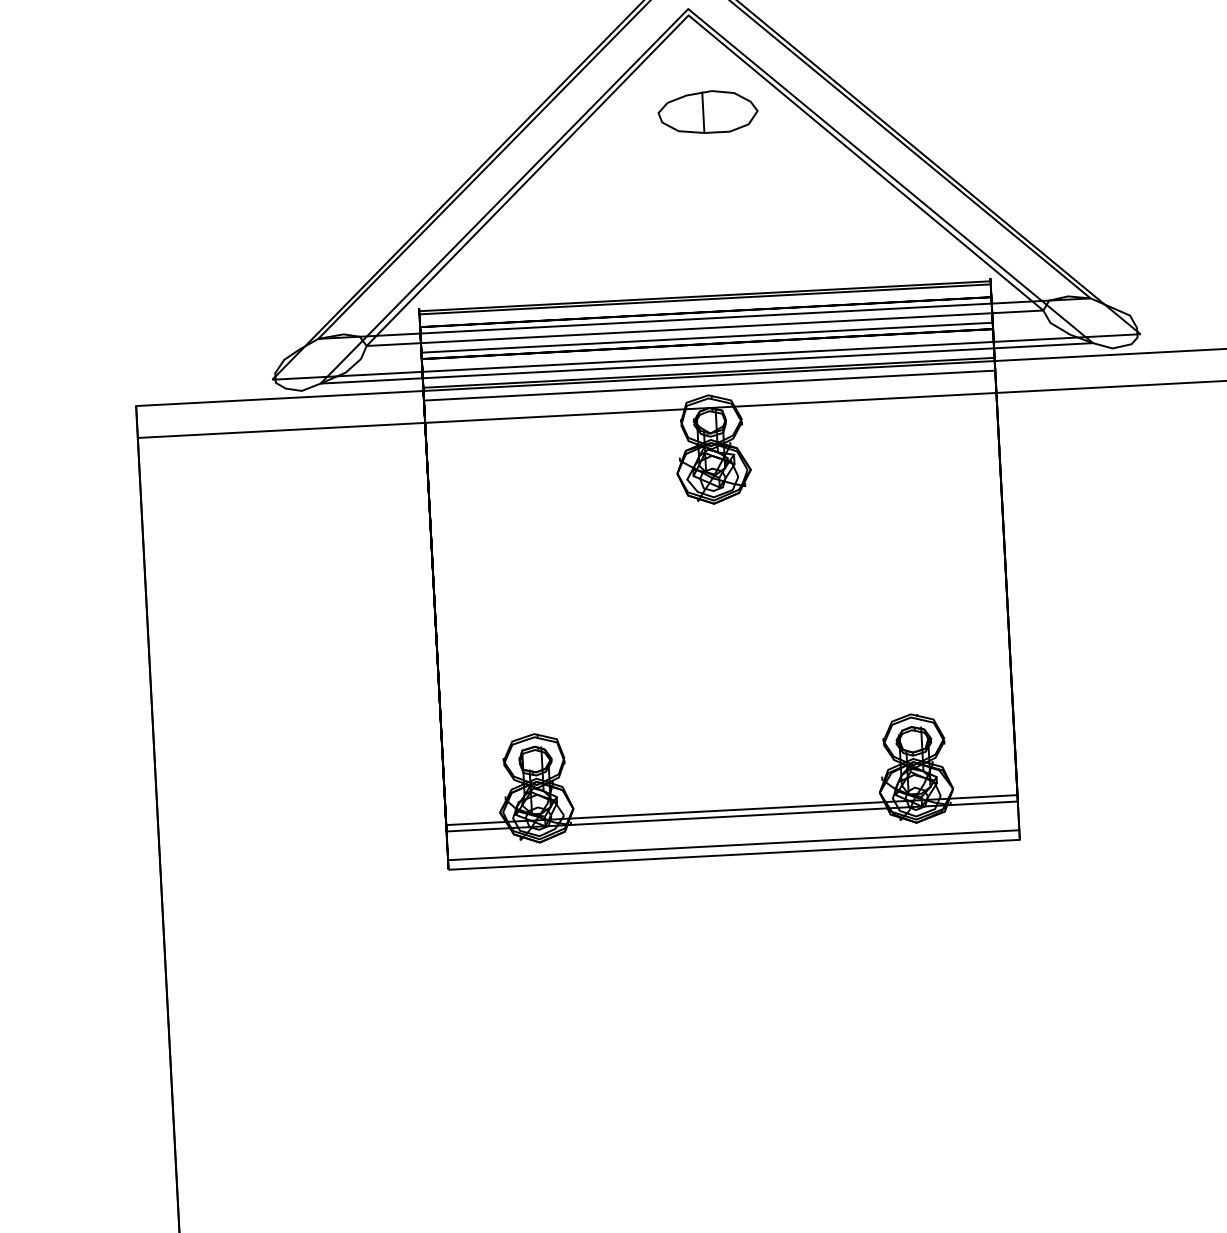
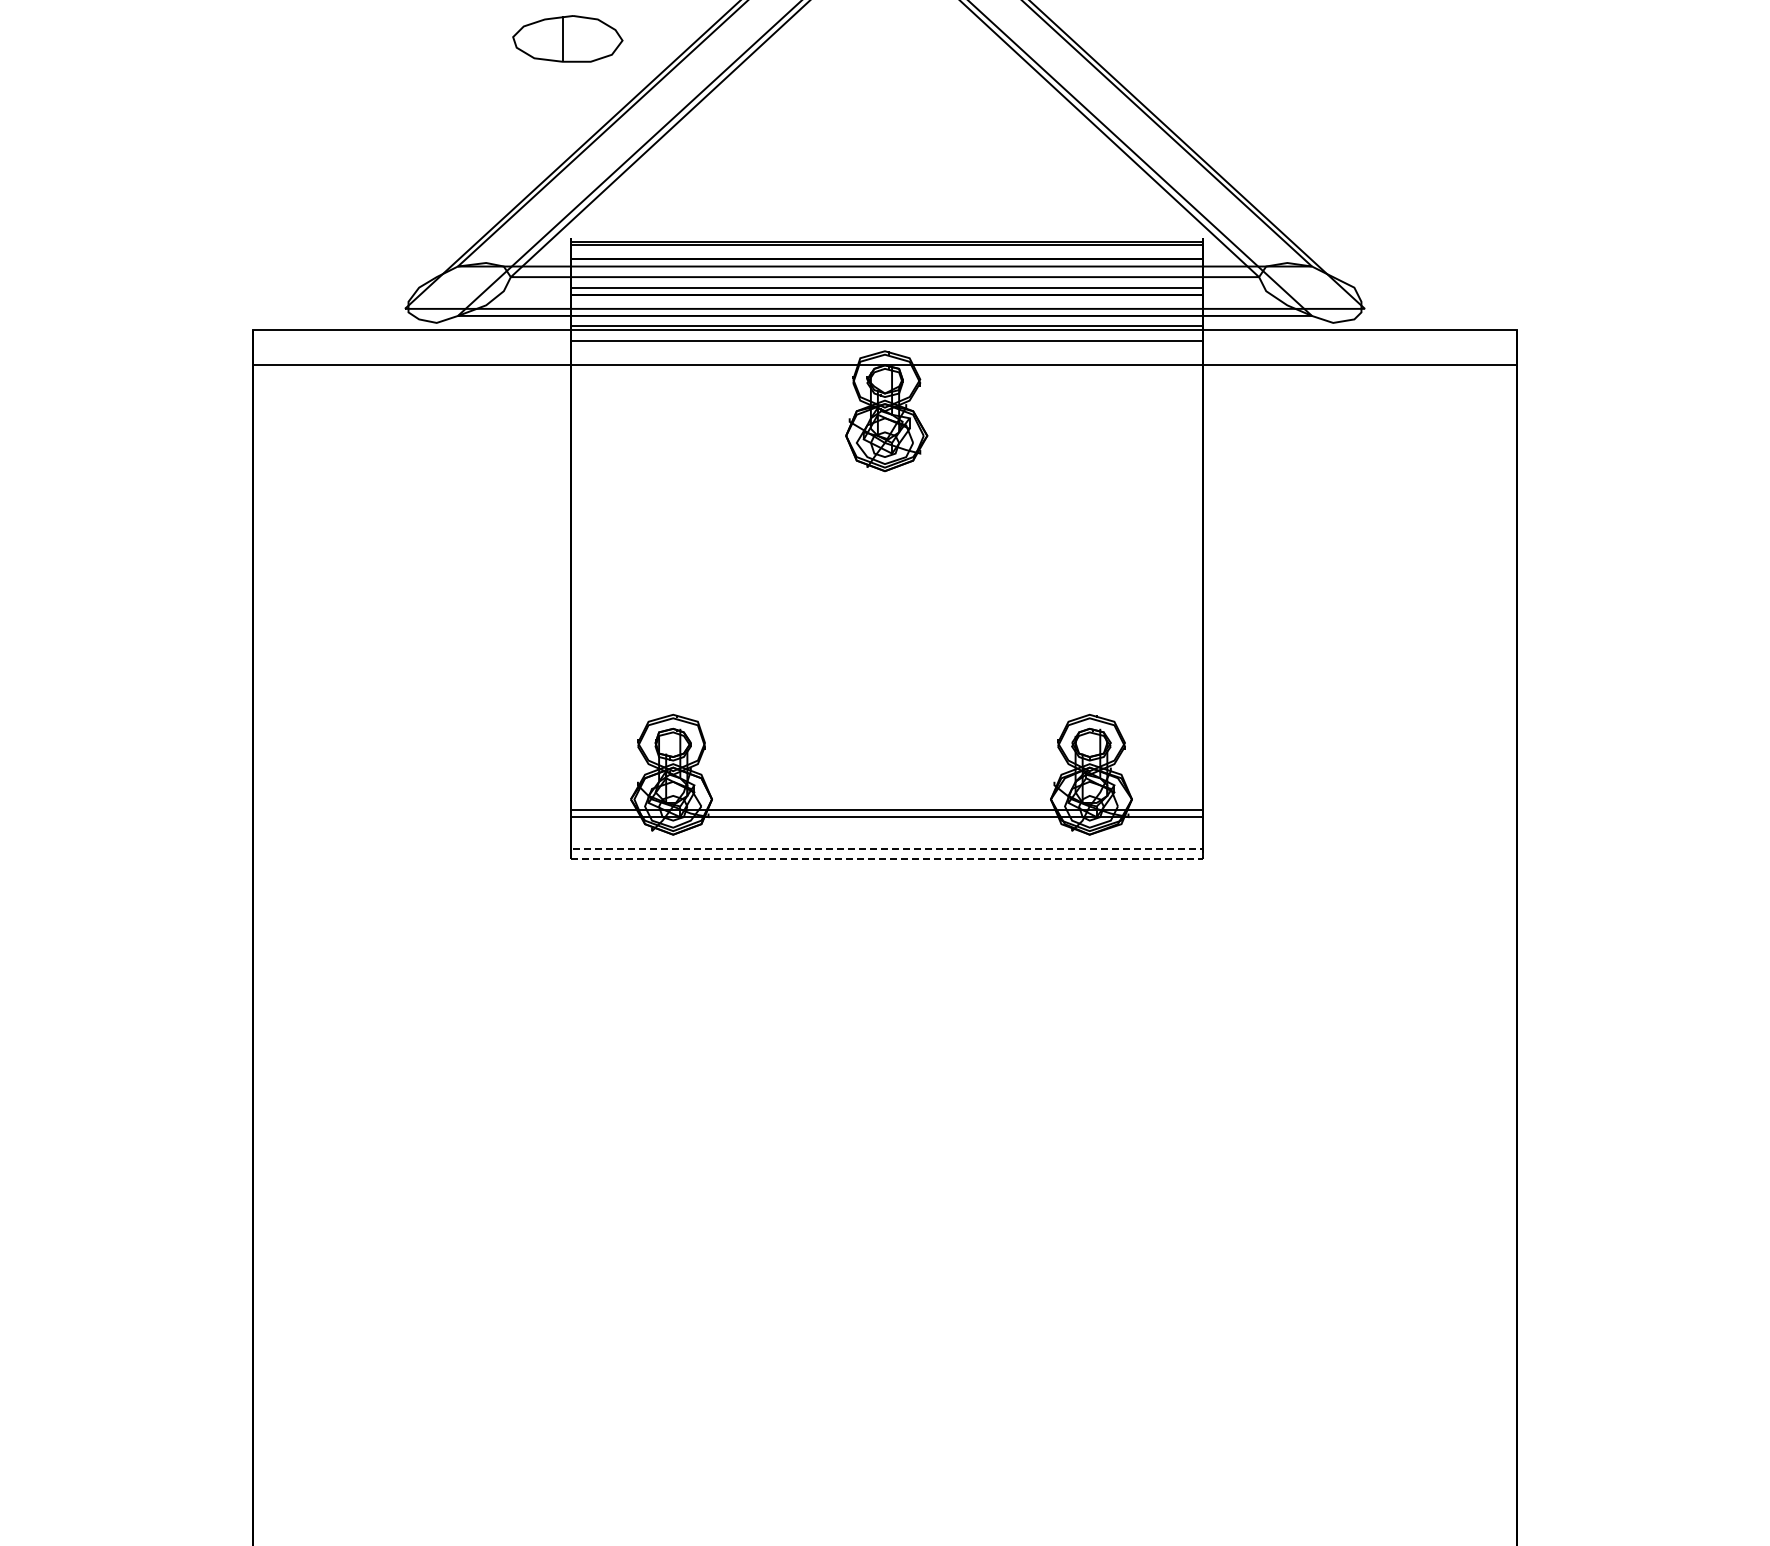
part: (707, 111) -> (567, 38), moved
line: (1019, 834) -> (1202, 853), solid -> dashed

